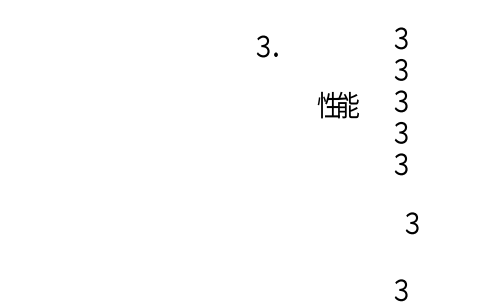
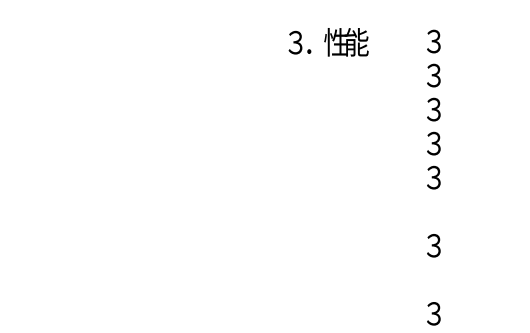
text: (267, 46) -> (300, 42), moved
text: (337, 104) -> (345, 41), moved
text: (412, 223) -> (434, 245), moved

